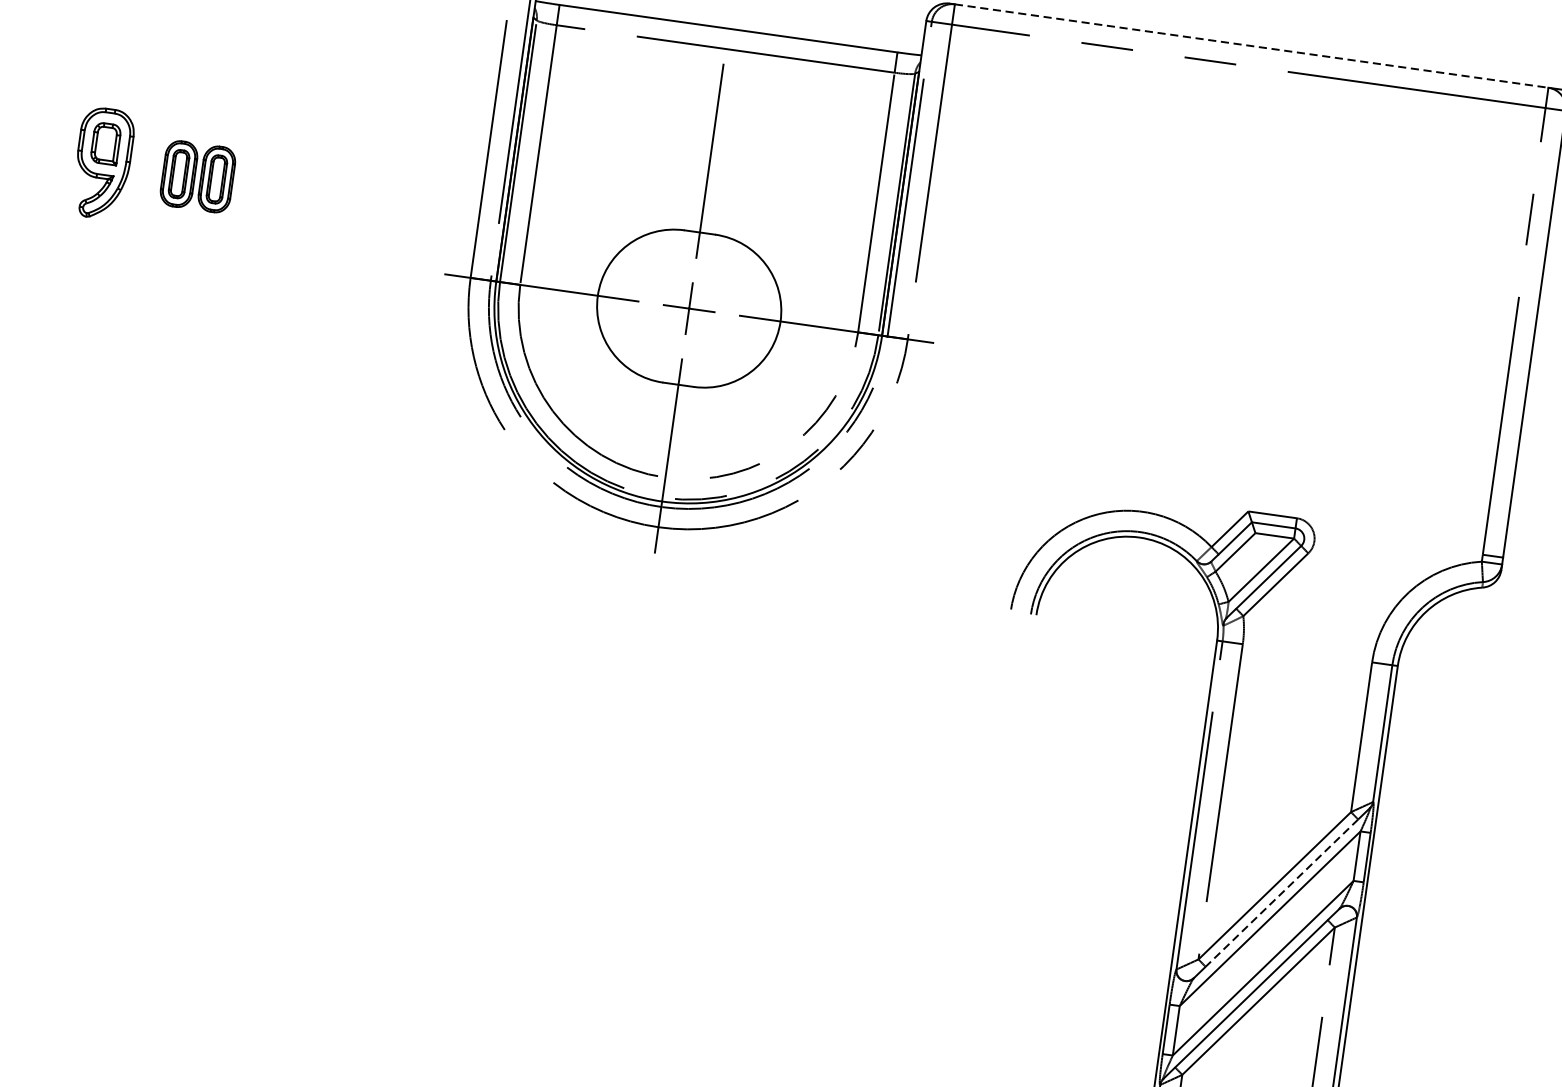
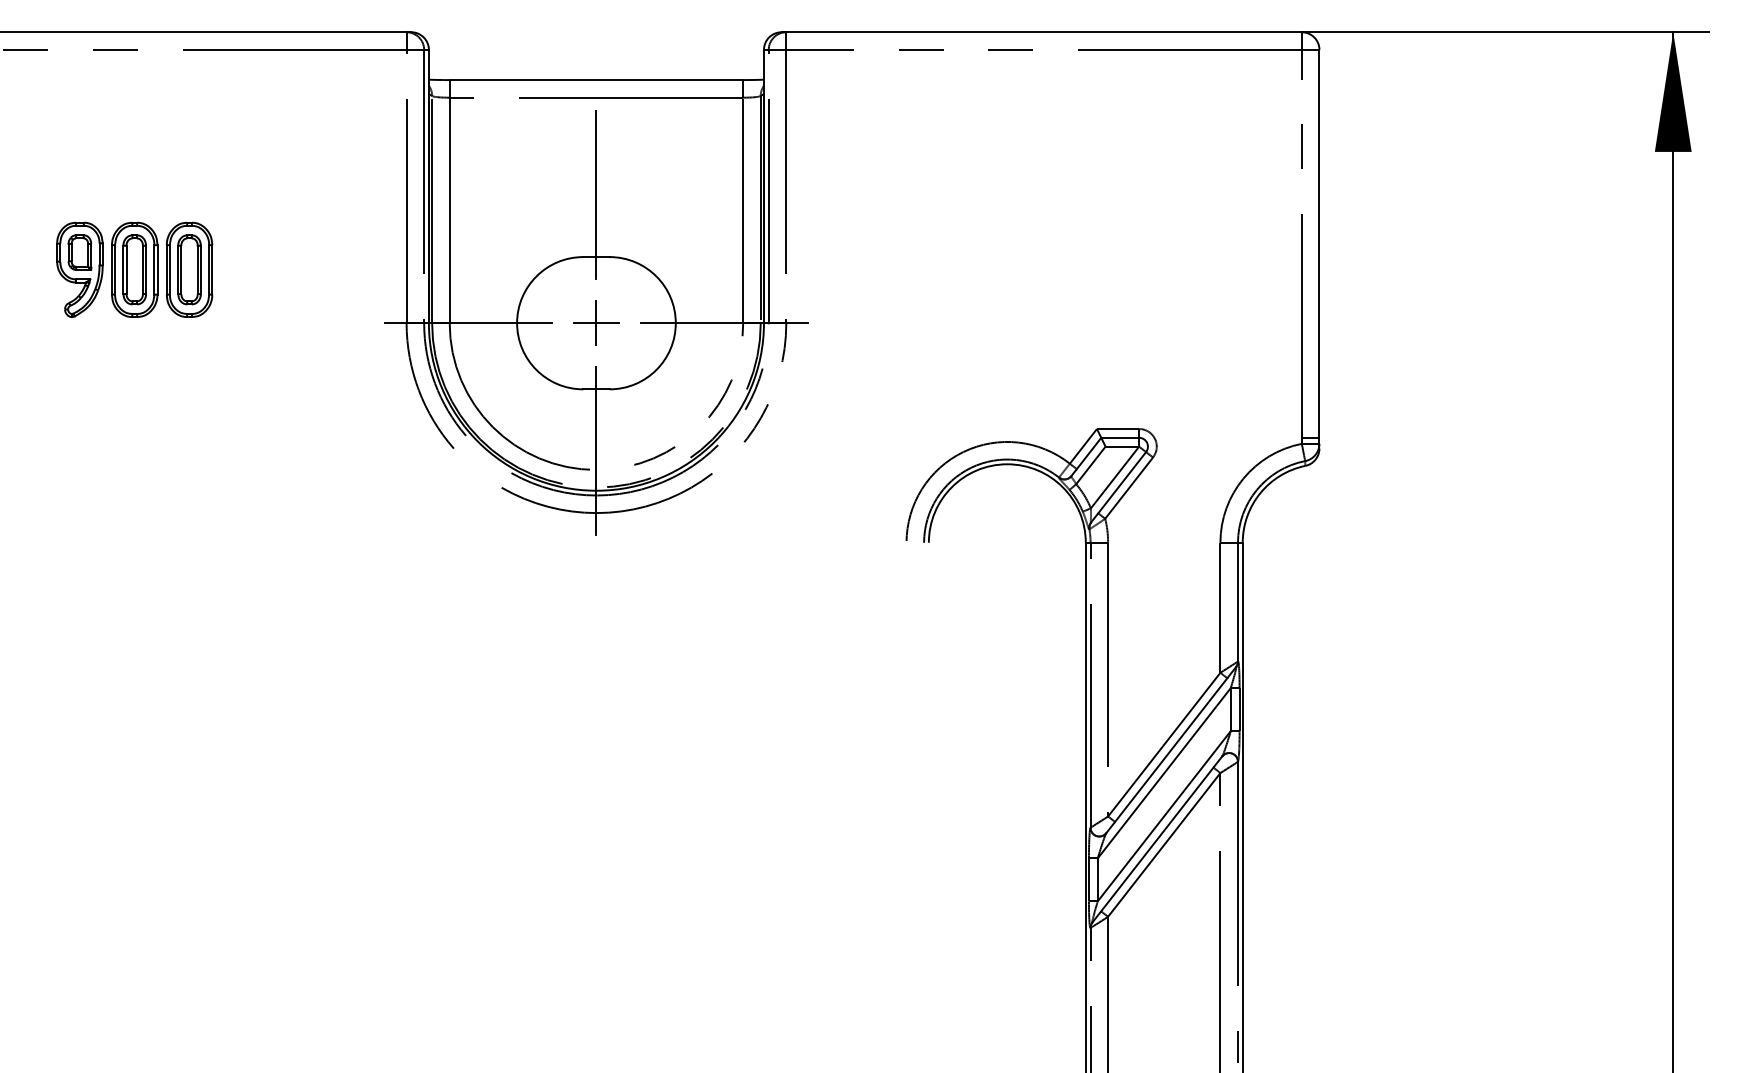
line: (1252, 46) -> (1044, 32), dashed -> solid
part: (198, 176) -> (162, 269), size x1.67
line: (1281, 893) -> (1170, 750), dashed -> solid

